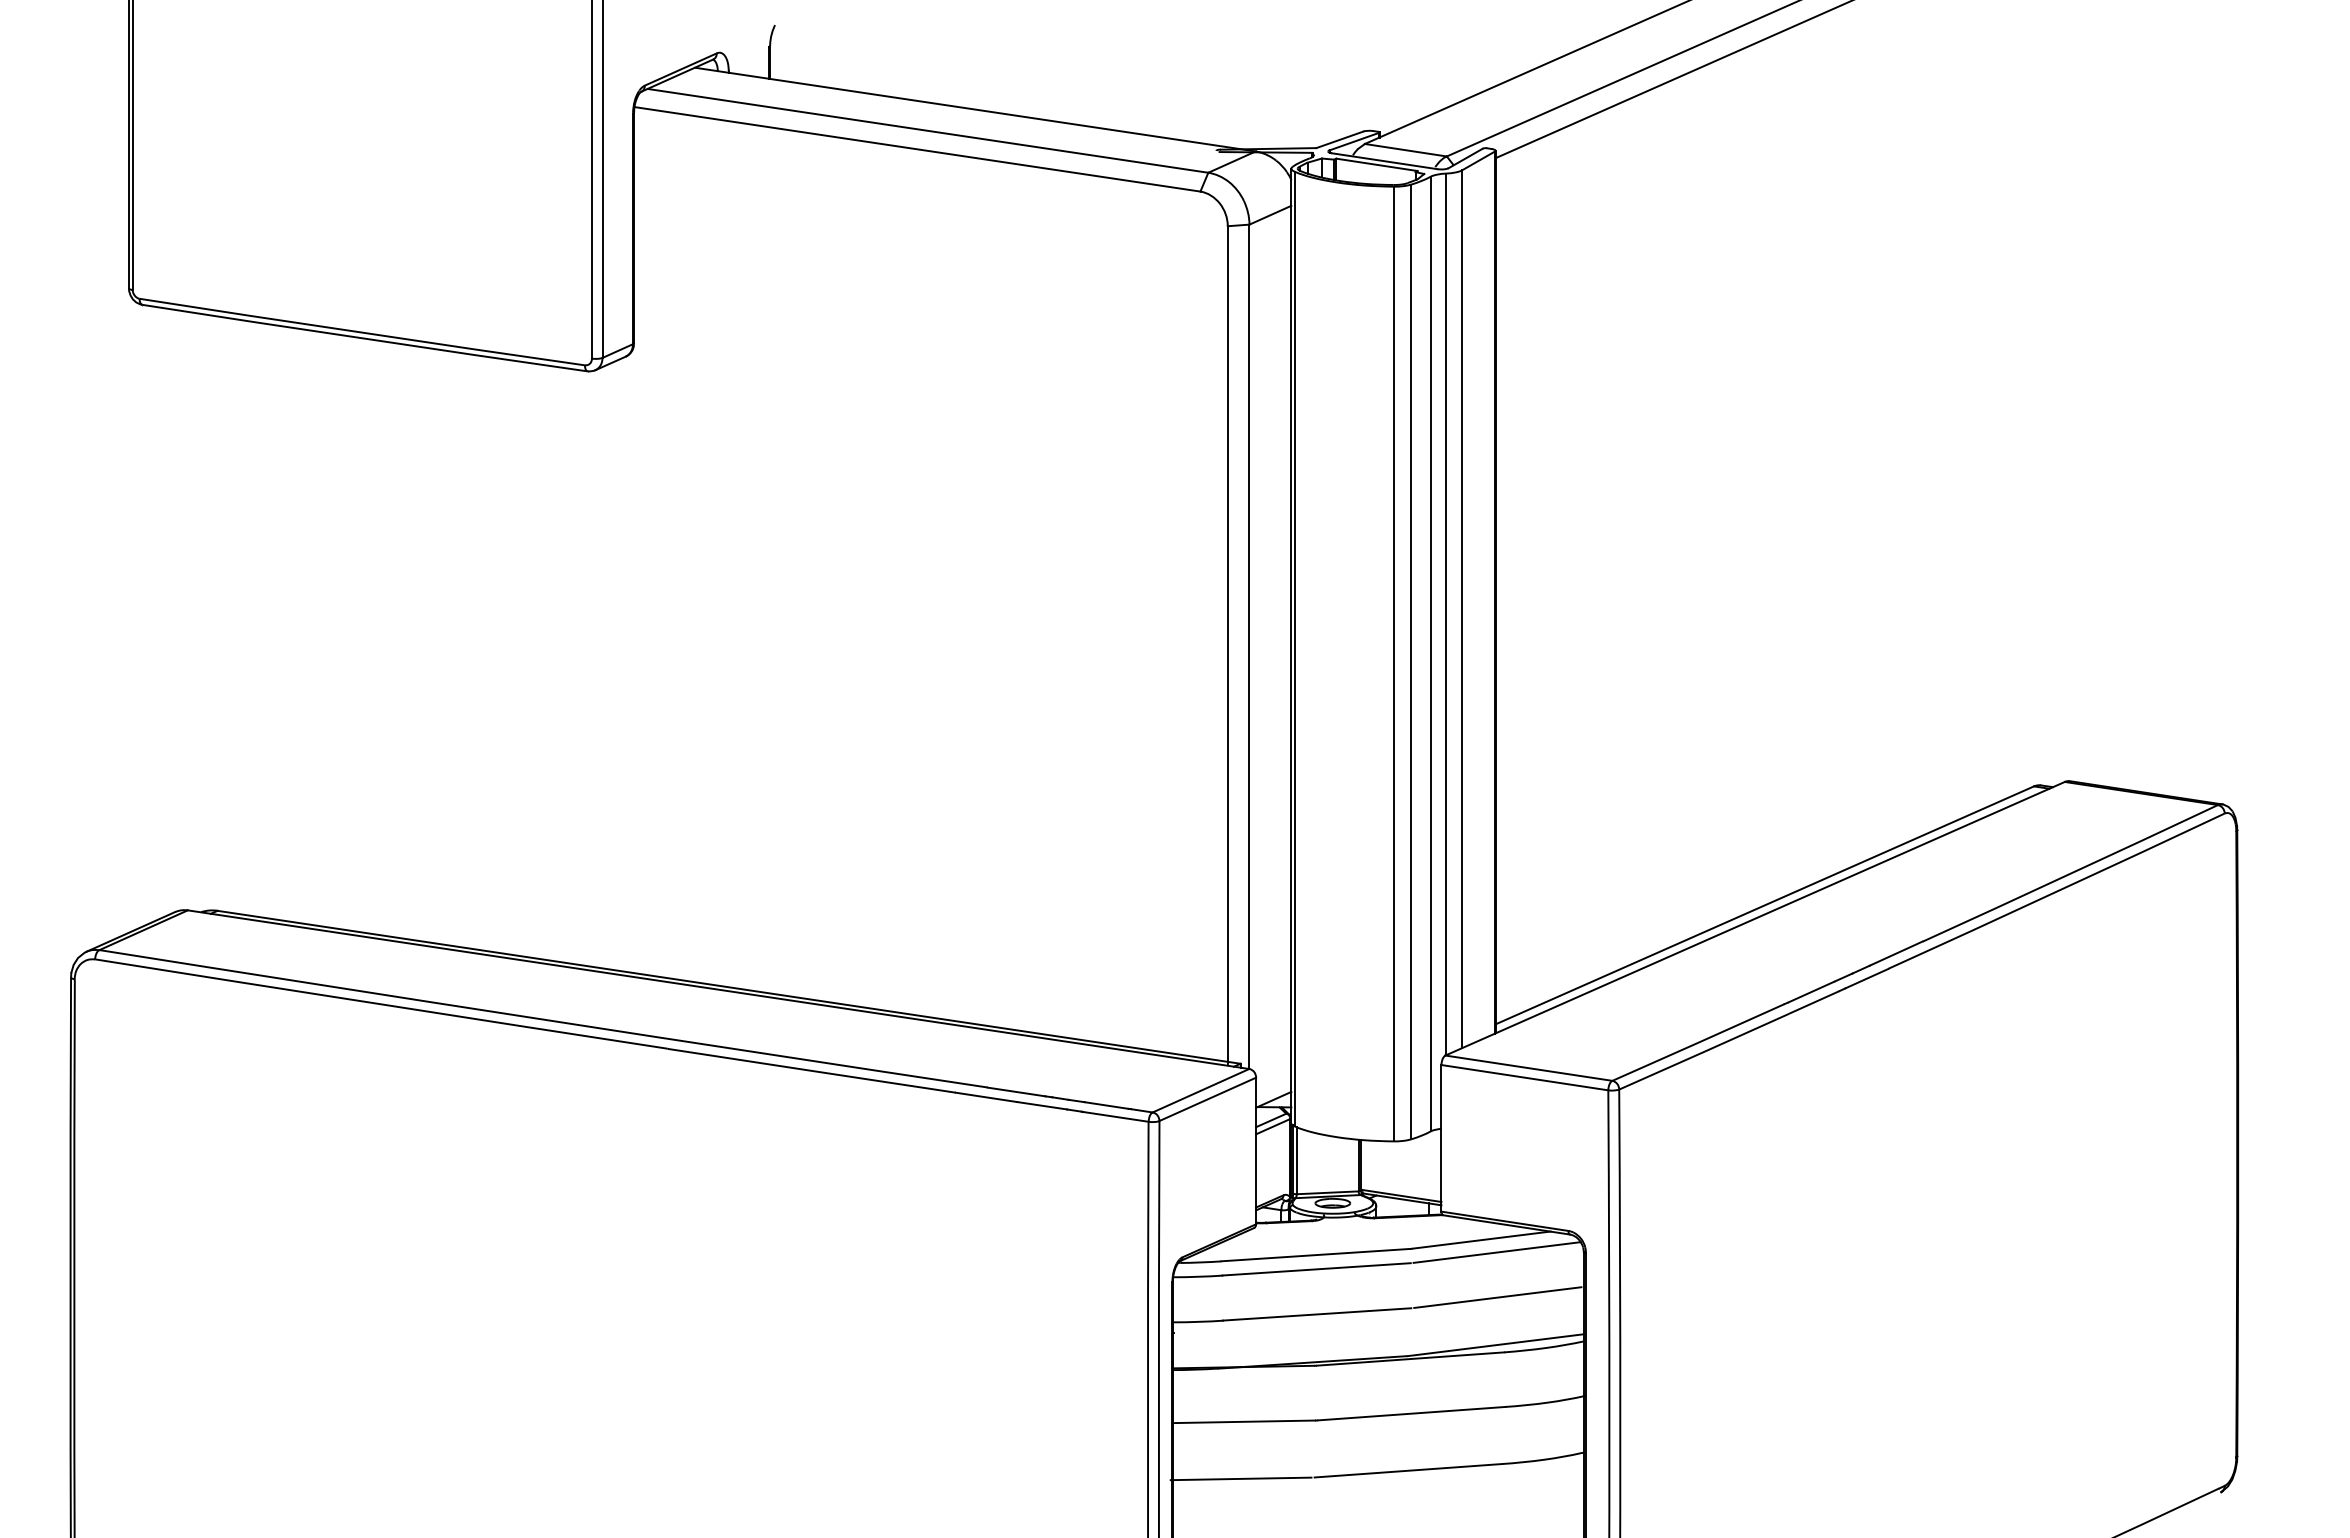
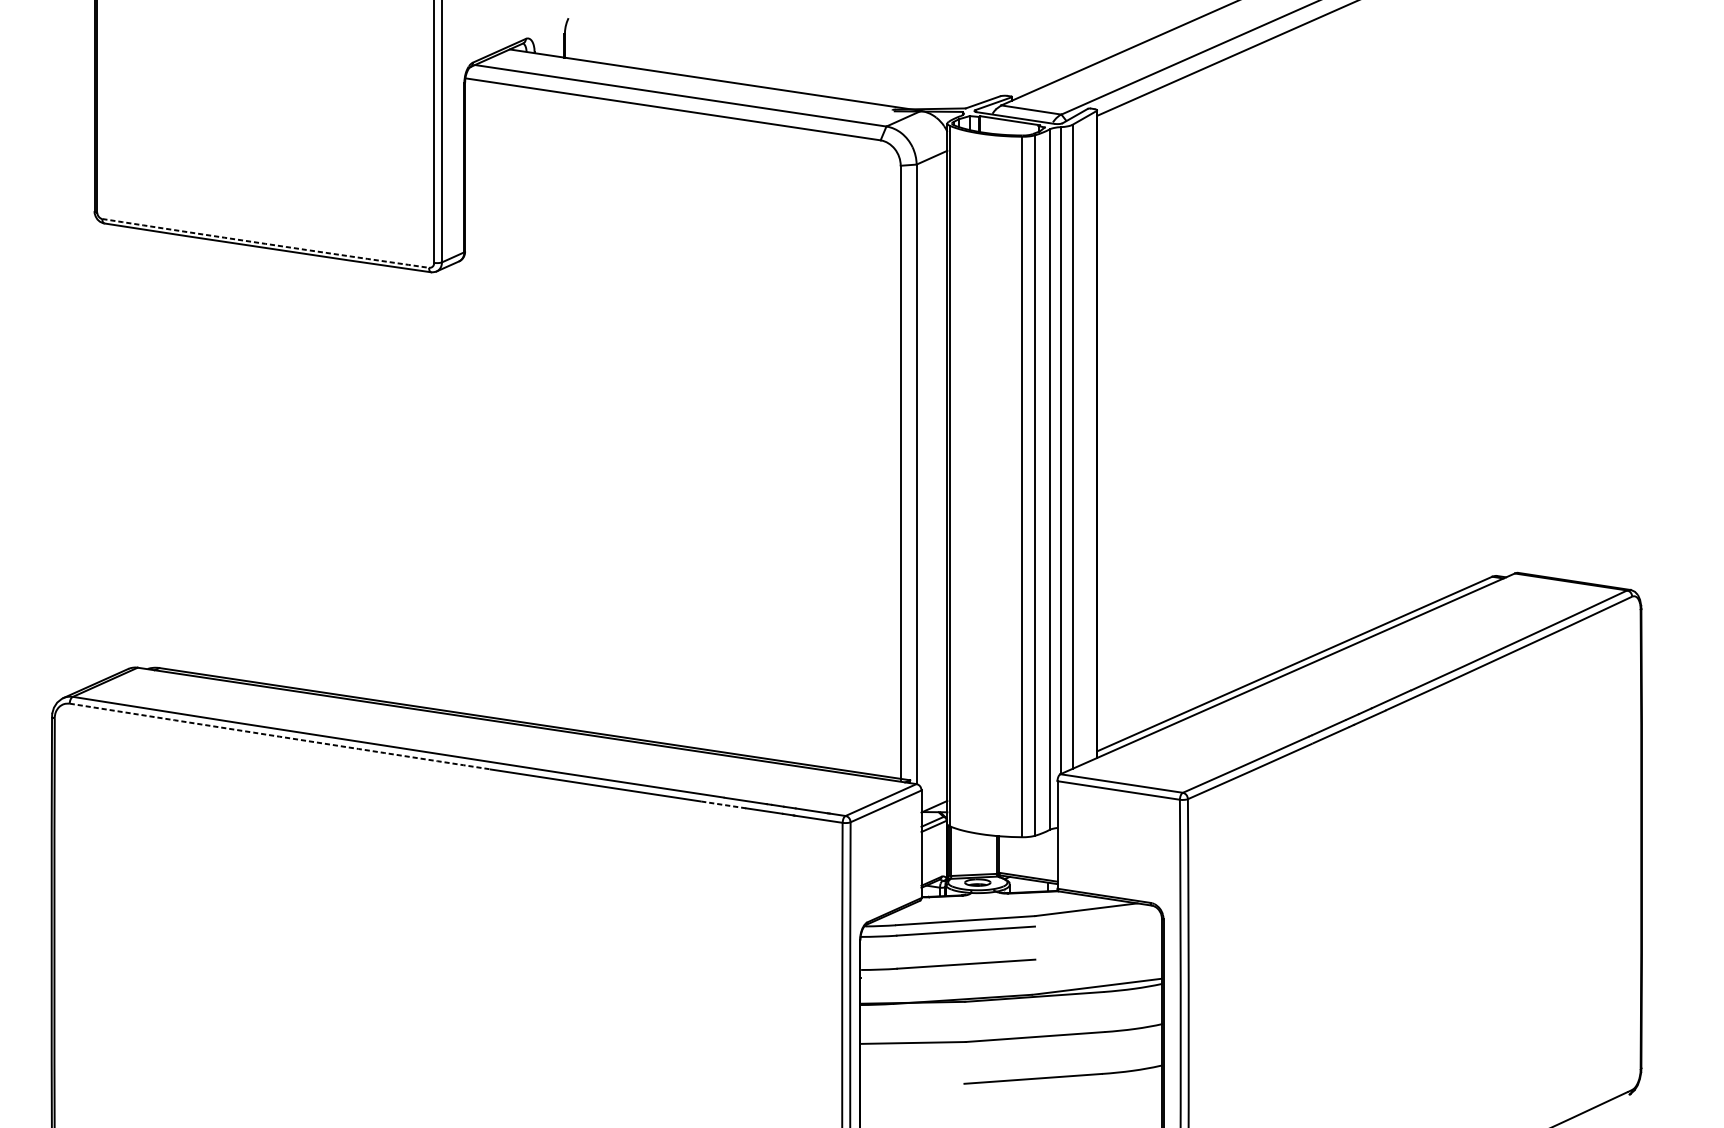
arc: (362, 332) -> (265, 243), solid -> dashed
arc: (381, 1004) -> (279, 736), solid -> dashed
line: (985, 1097) -> (722, 805), solid -> dashed
line: (1496, 1252) -> (1097, 918), removed
line: (1497, 1297) -> (1098, 951), removed
line: (1240, 1478) -> (910, 1084), removed

